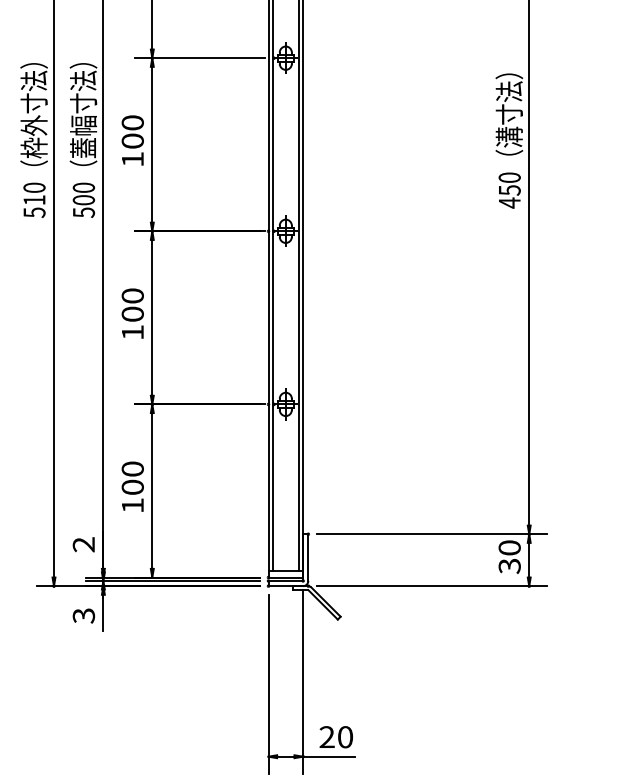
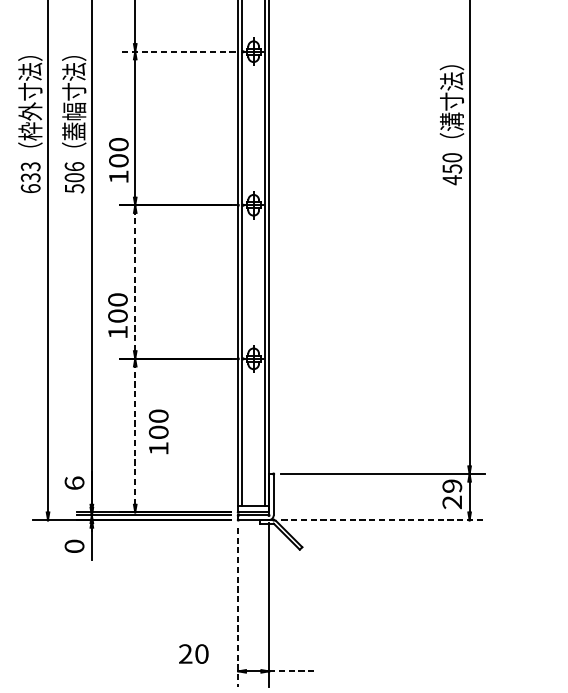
line: (199, 58) -> (177, 51), solid -> dashed
text: (132, 140) -> (118, 160), moved
text: (83, 187) -> (74, 166), 500 -> 506
text: (34, 199) -> (30, 177), 510 -> 633
text: (132, 313) -> (117, 315), moved
line: (152, 317) -> (135, 281), solid -> dashed
text: (132, 486) -> (158, 431), moved
line: (152, 490) -> (135, 435), solid -> dashed
text: (83, 544) -> (74, 483), 2 -> 6
text: (509, 556) -> (452, 493), 30 -> 29
line: (431, 586) -> (382, 520), solid -> dashed
text: (83, 615) -> (74, 546), 3 -> 0
line: (268, 684) -> (238, 607), solid -> dashed
text: (335, 737) -> (193, 654), moved
line: (328, 756) -> (291, 671), solid -> dashed

